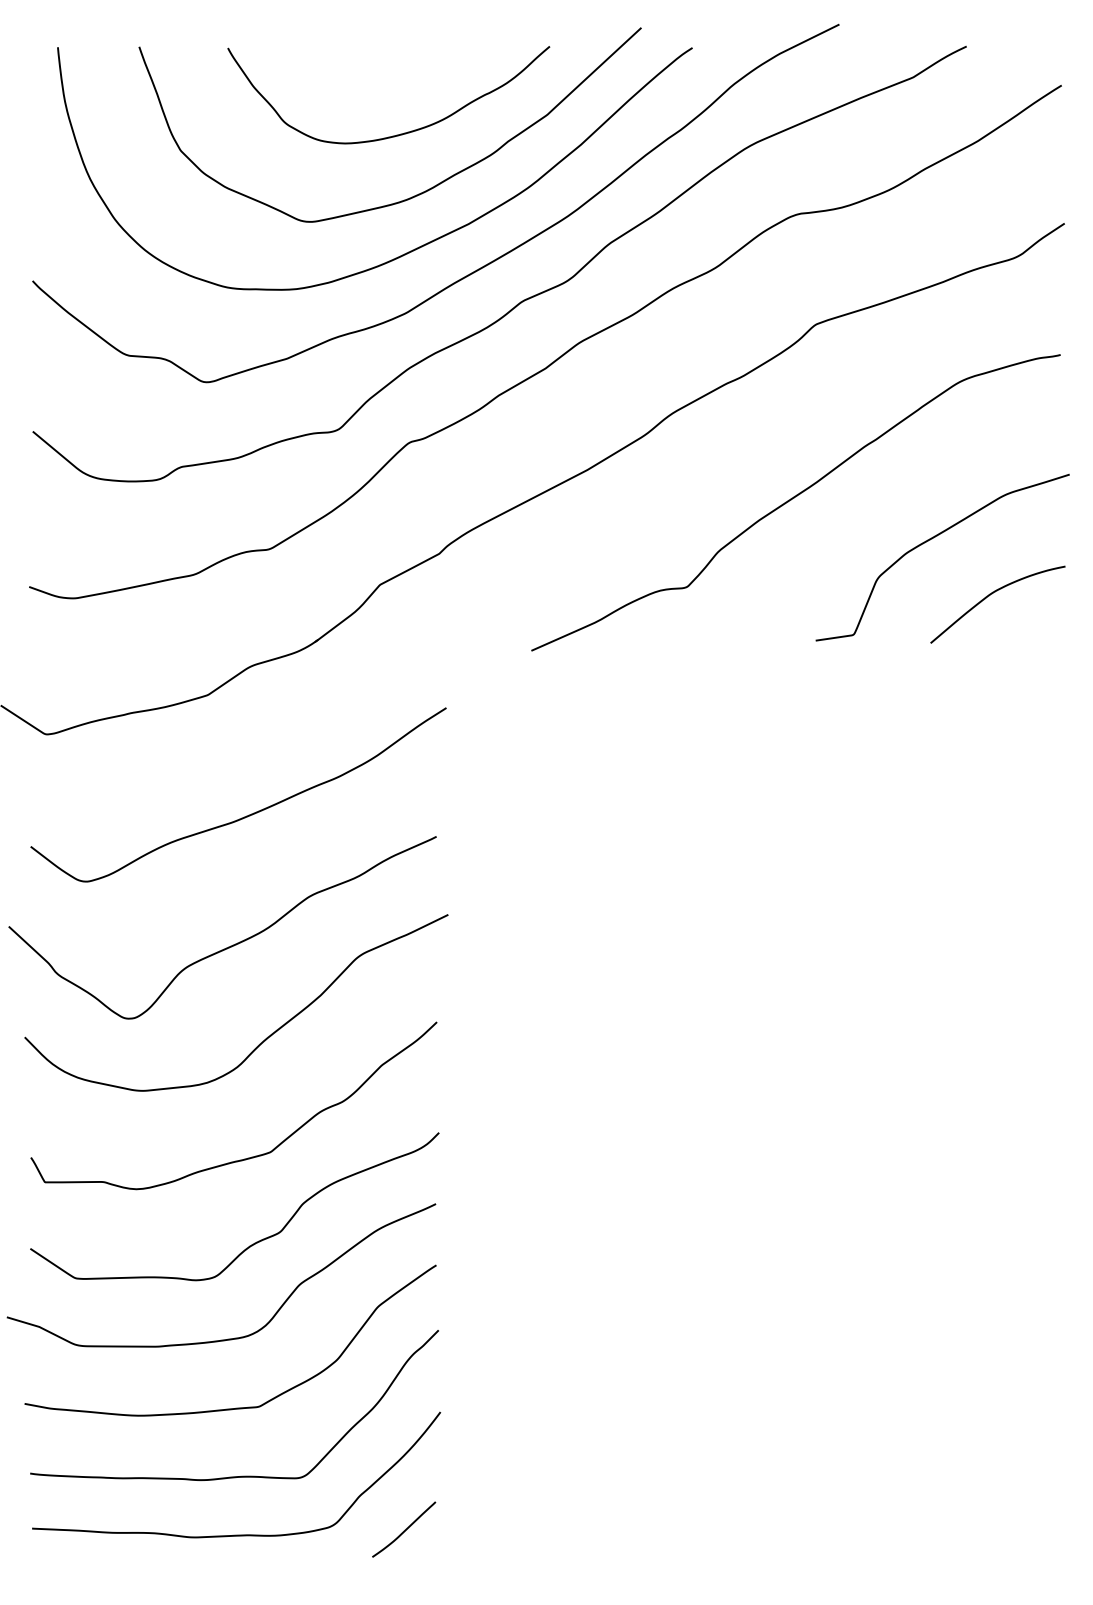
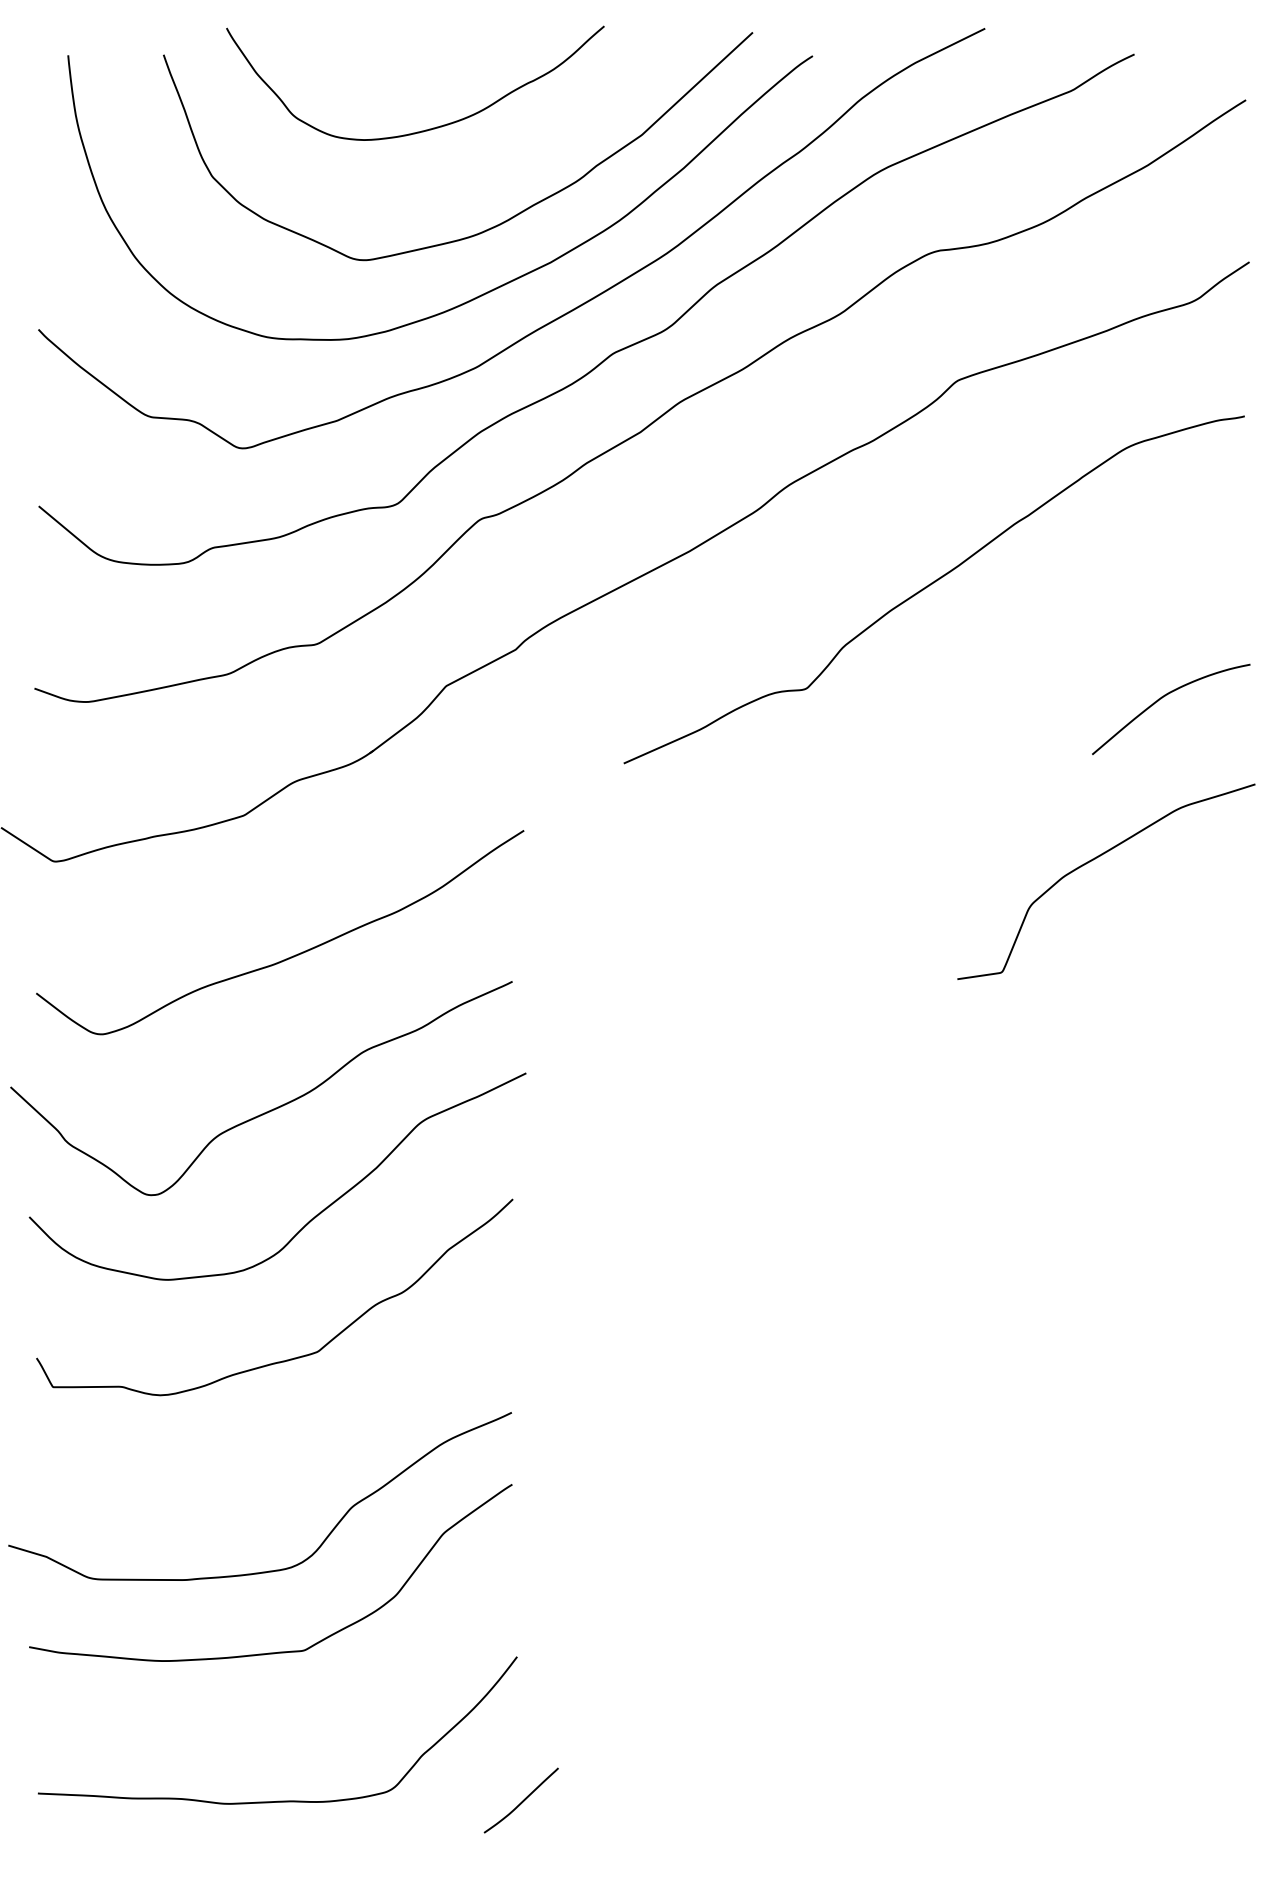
curve: (396, 134) -> (424, 129), moved
curve: (932, 539) -> (1094, 860), moved
curve: (254, 1242) -> (298, 1457), removed
curve: (241, 1475) -> (283, 1731), removed
curve: (404, 1529) -> (521, 1800), moved

